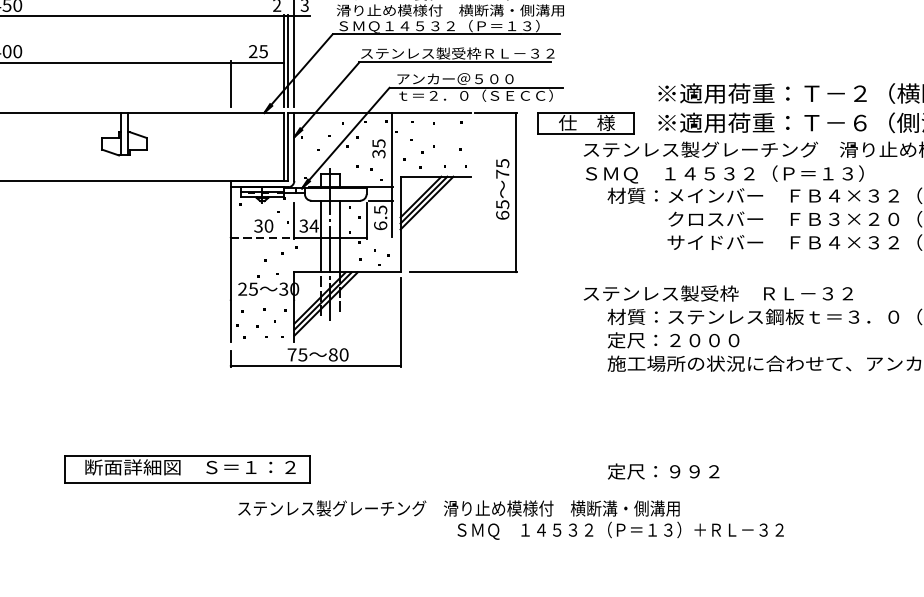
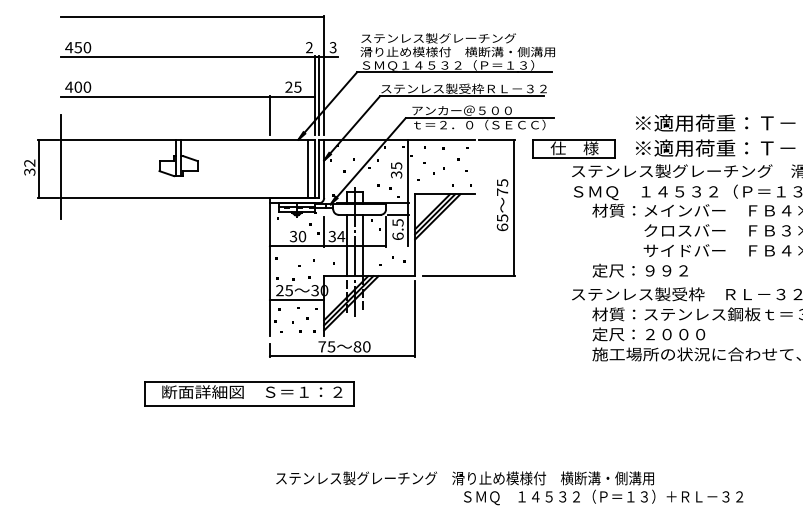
line: (274, 146) -> (307, 168), added
line: (263, 237) -> (297, 246), dashed -> solid
line: (262, 300) -> (296, 300), added
part: (187, 468) -> (249, 393), moved
text: (662, 471) -> (639, 270), moved

